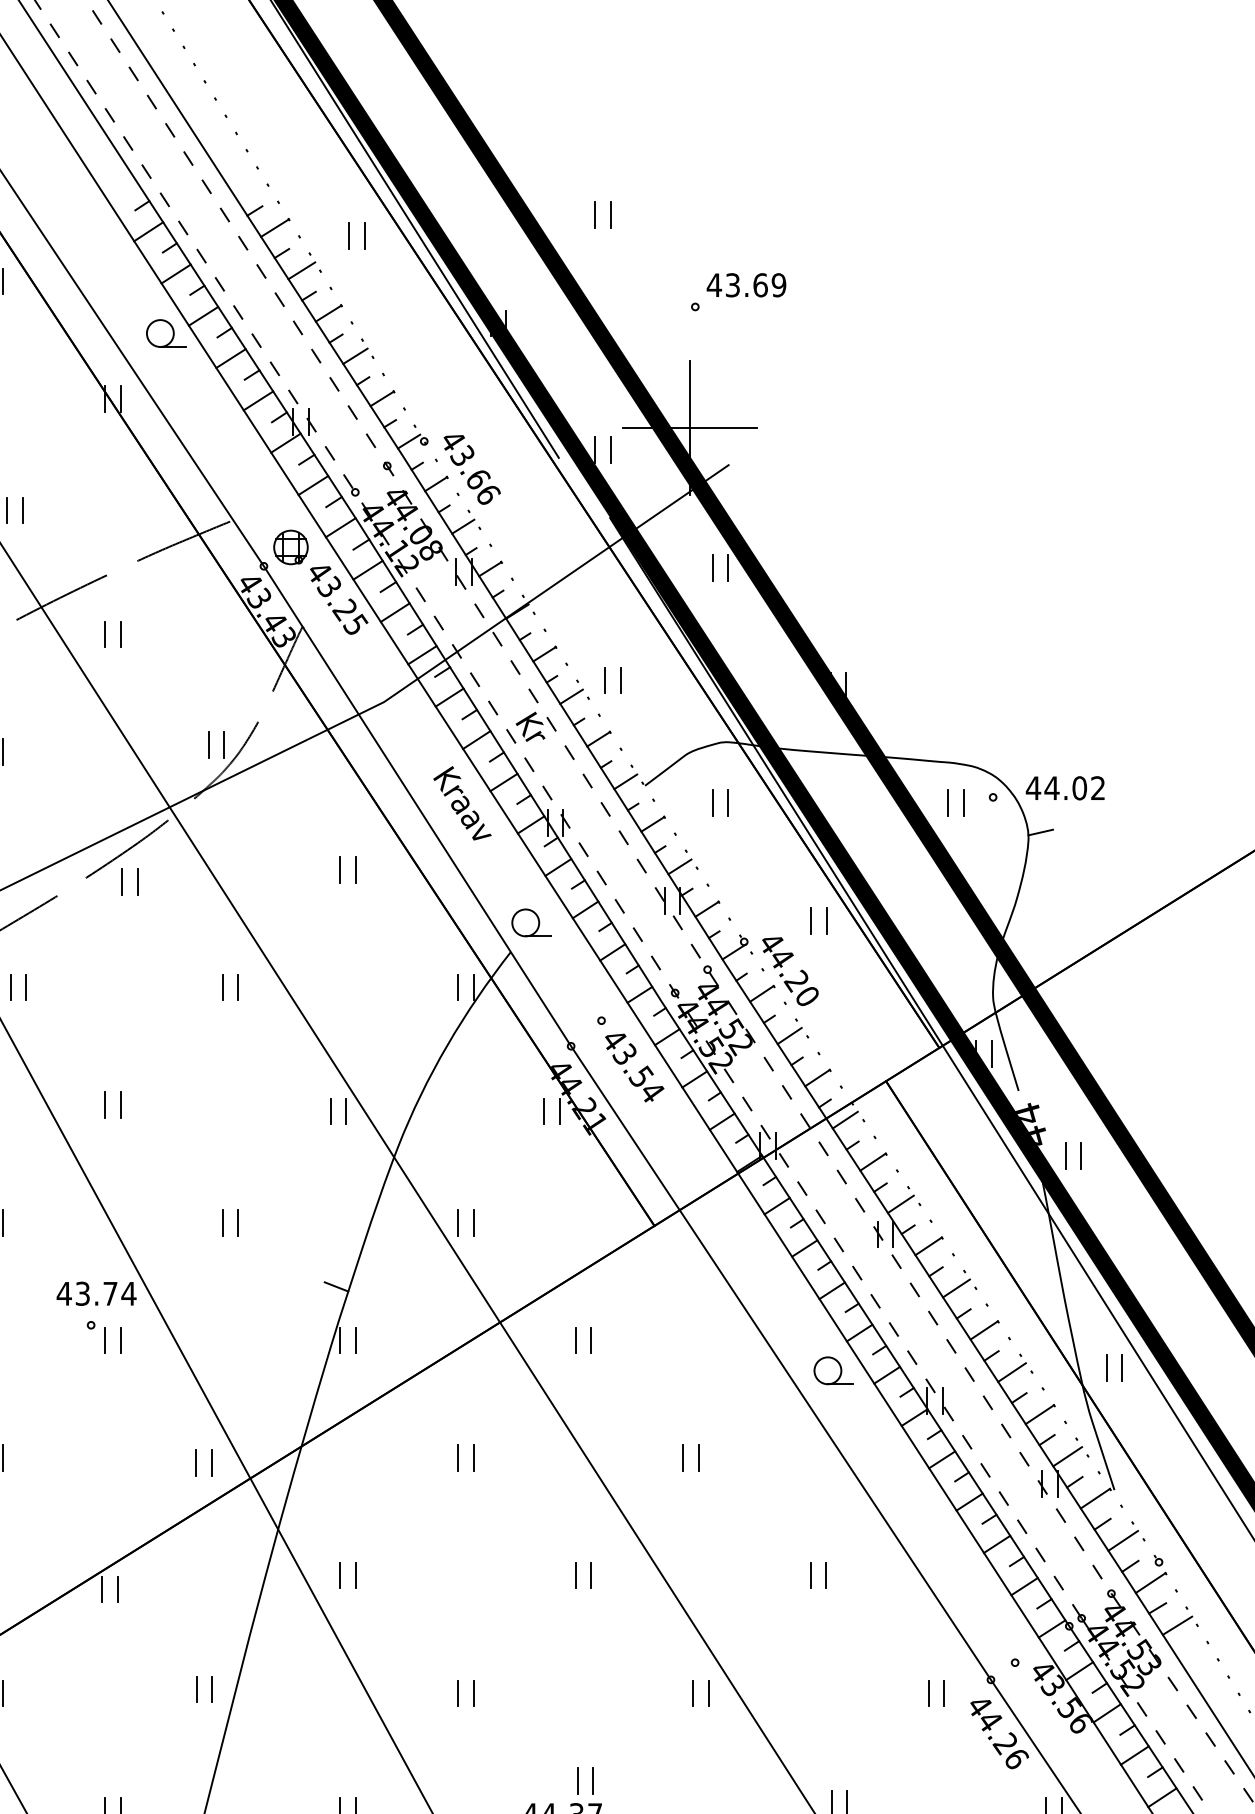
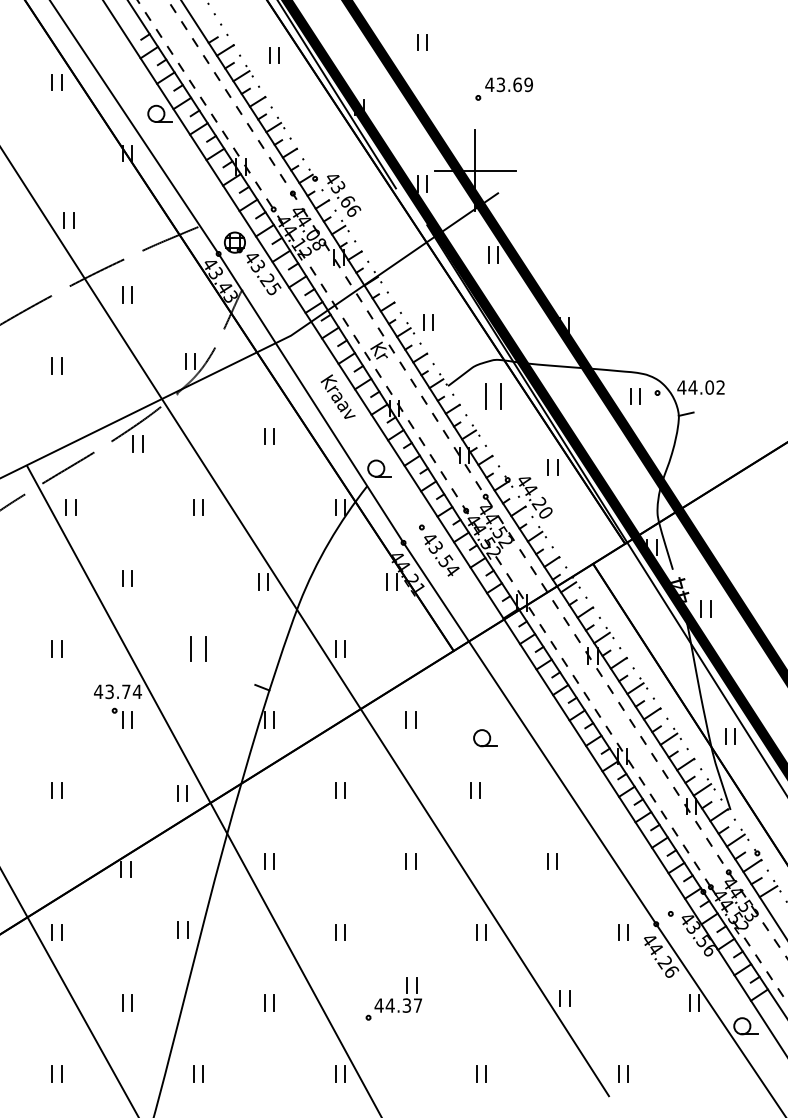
part: (720, 803) -> (493, 396), size x1.6
part: (230, 1221) -> (198, 648), size x1.6
part: (833, 1371) -> (485, 738), moved

